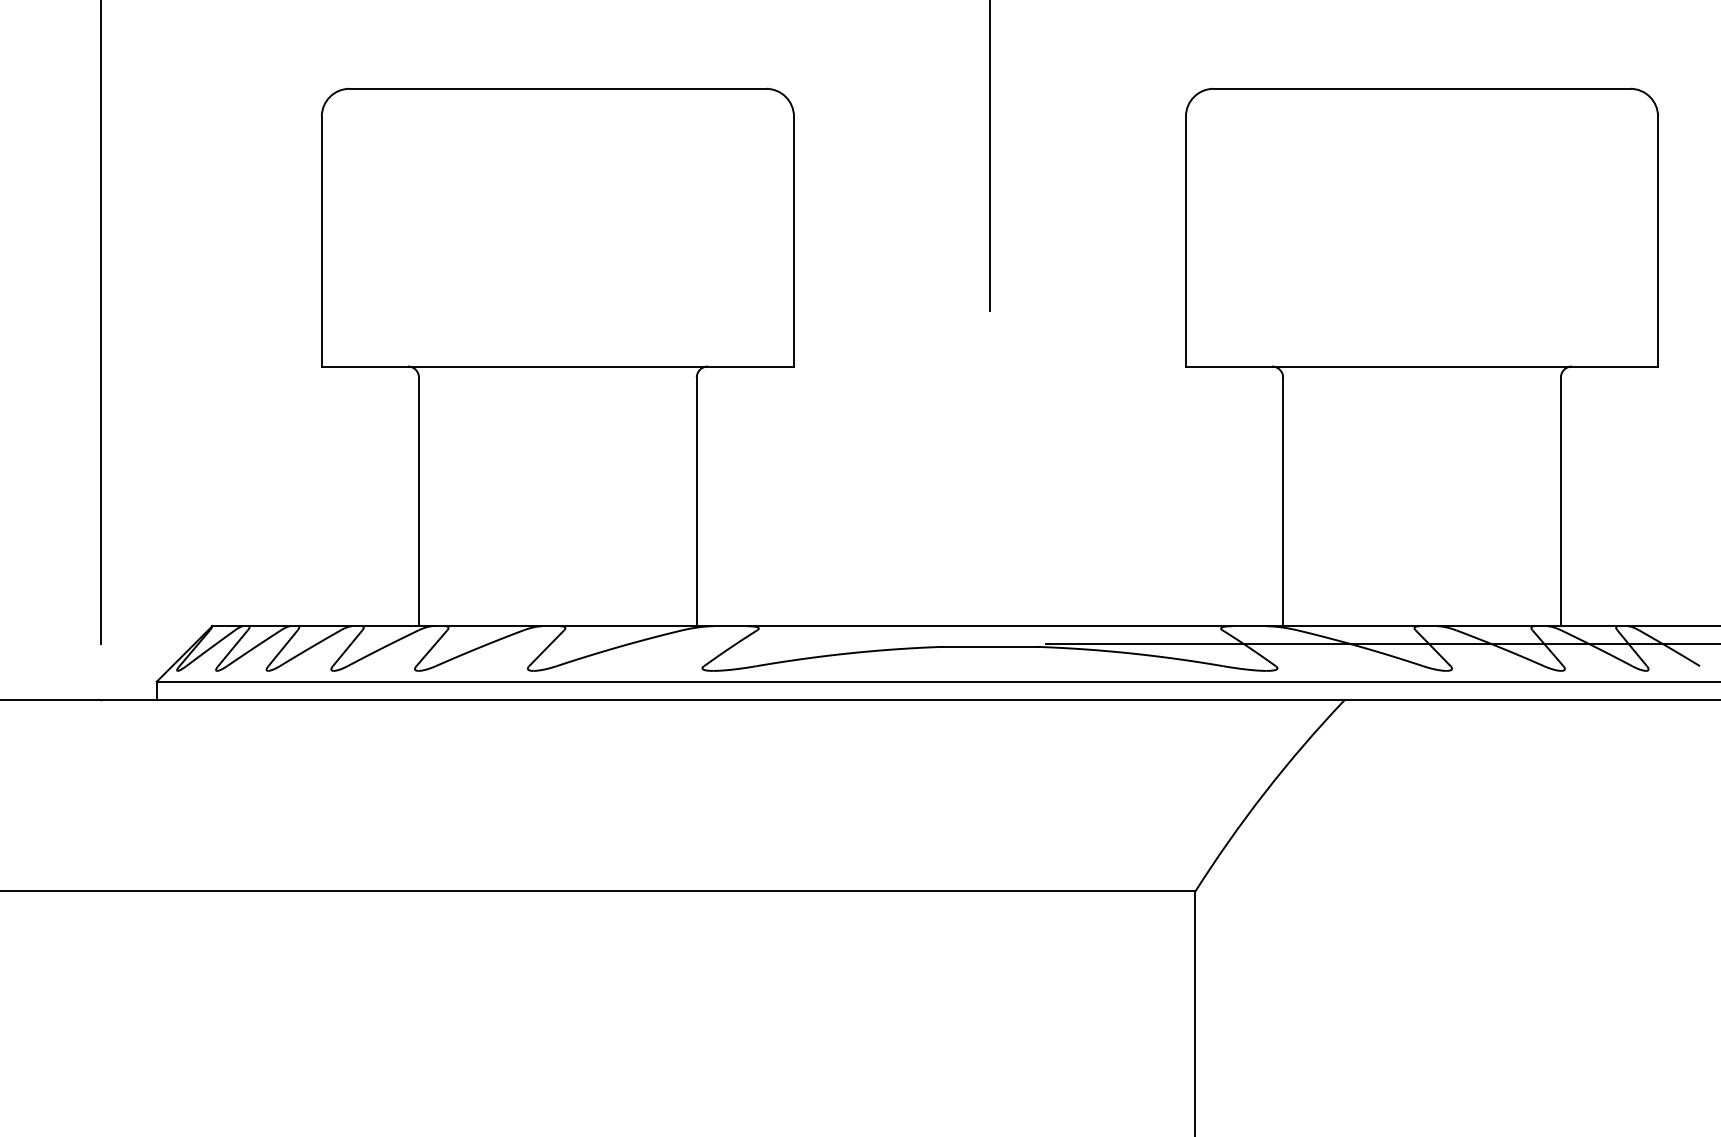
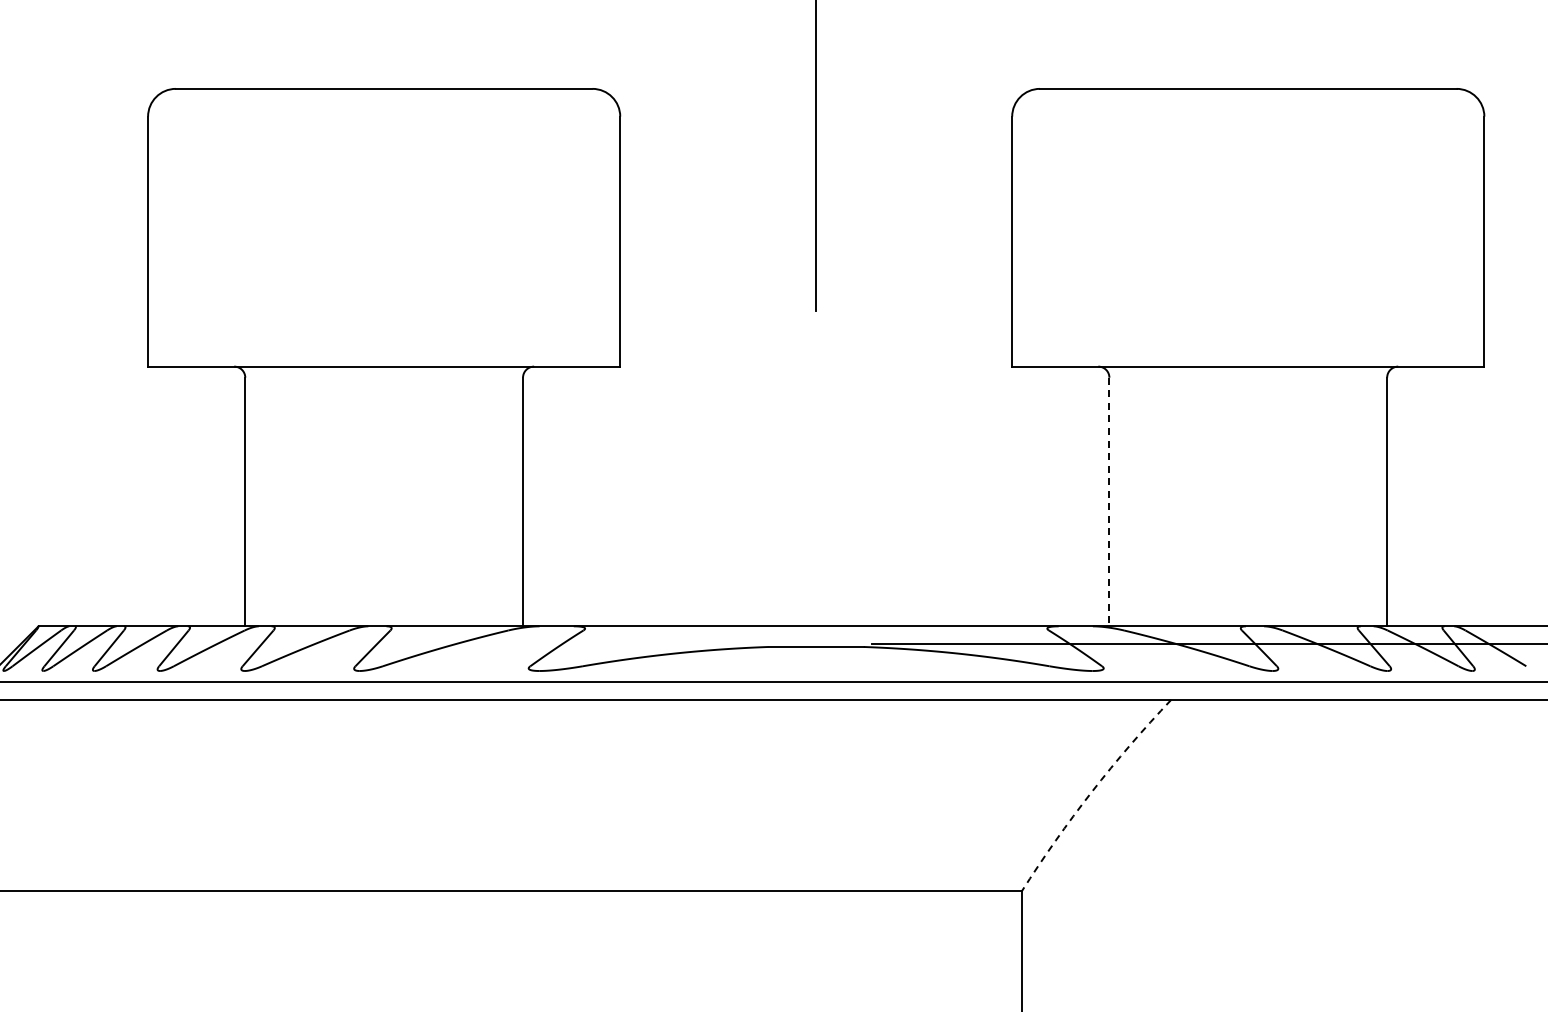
line: (1283, 502) -> (1109, 502), solid -> dashed
arc: (1265, 791) -> (1091, 791), solid -> dashed

